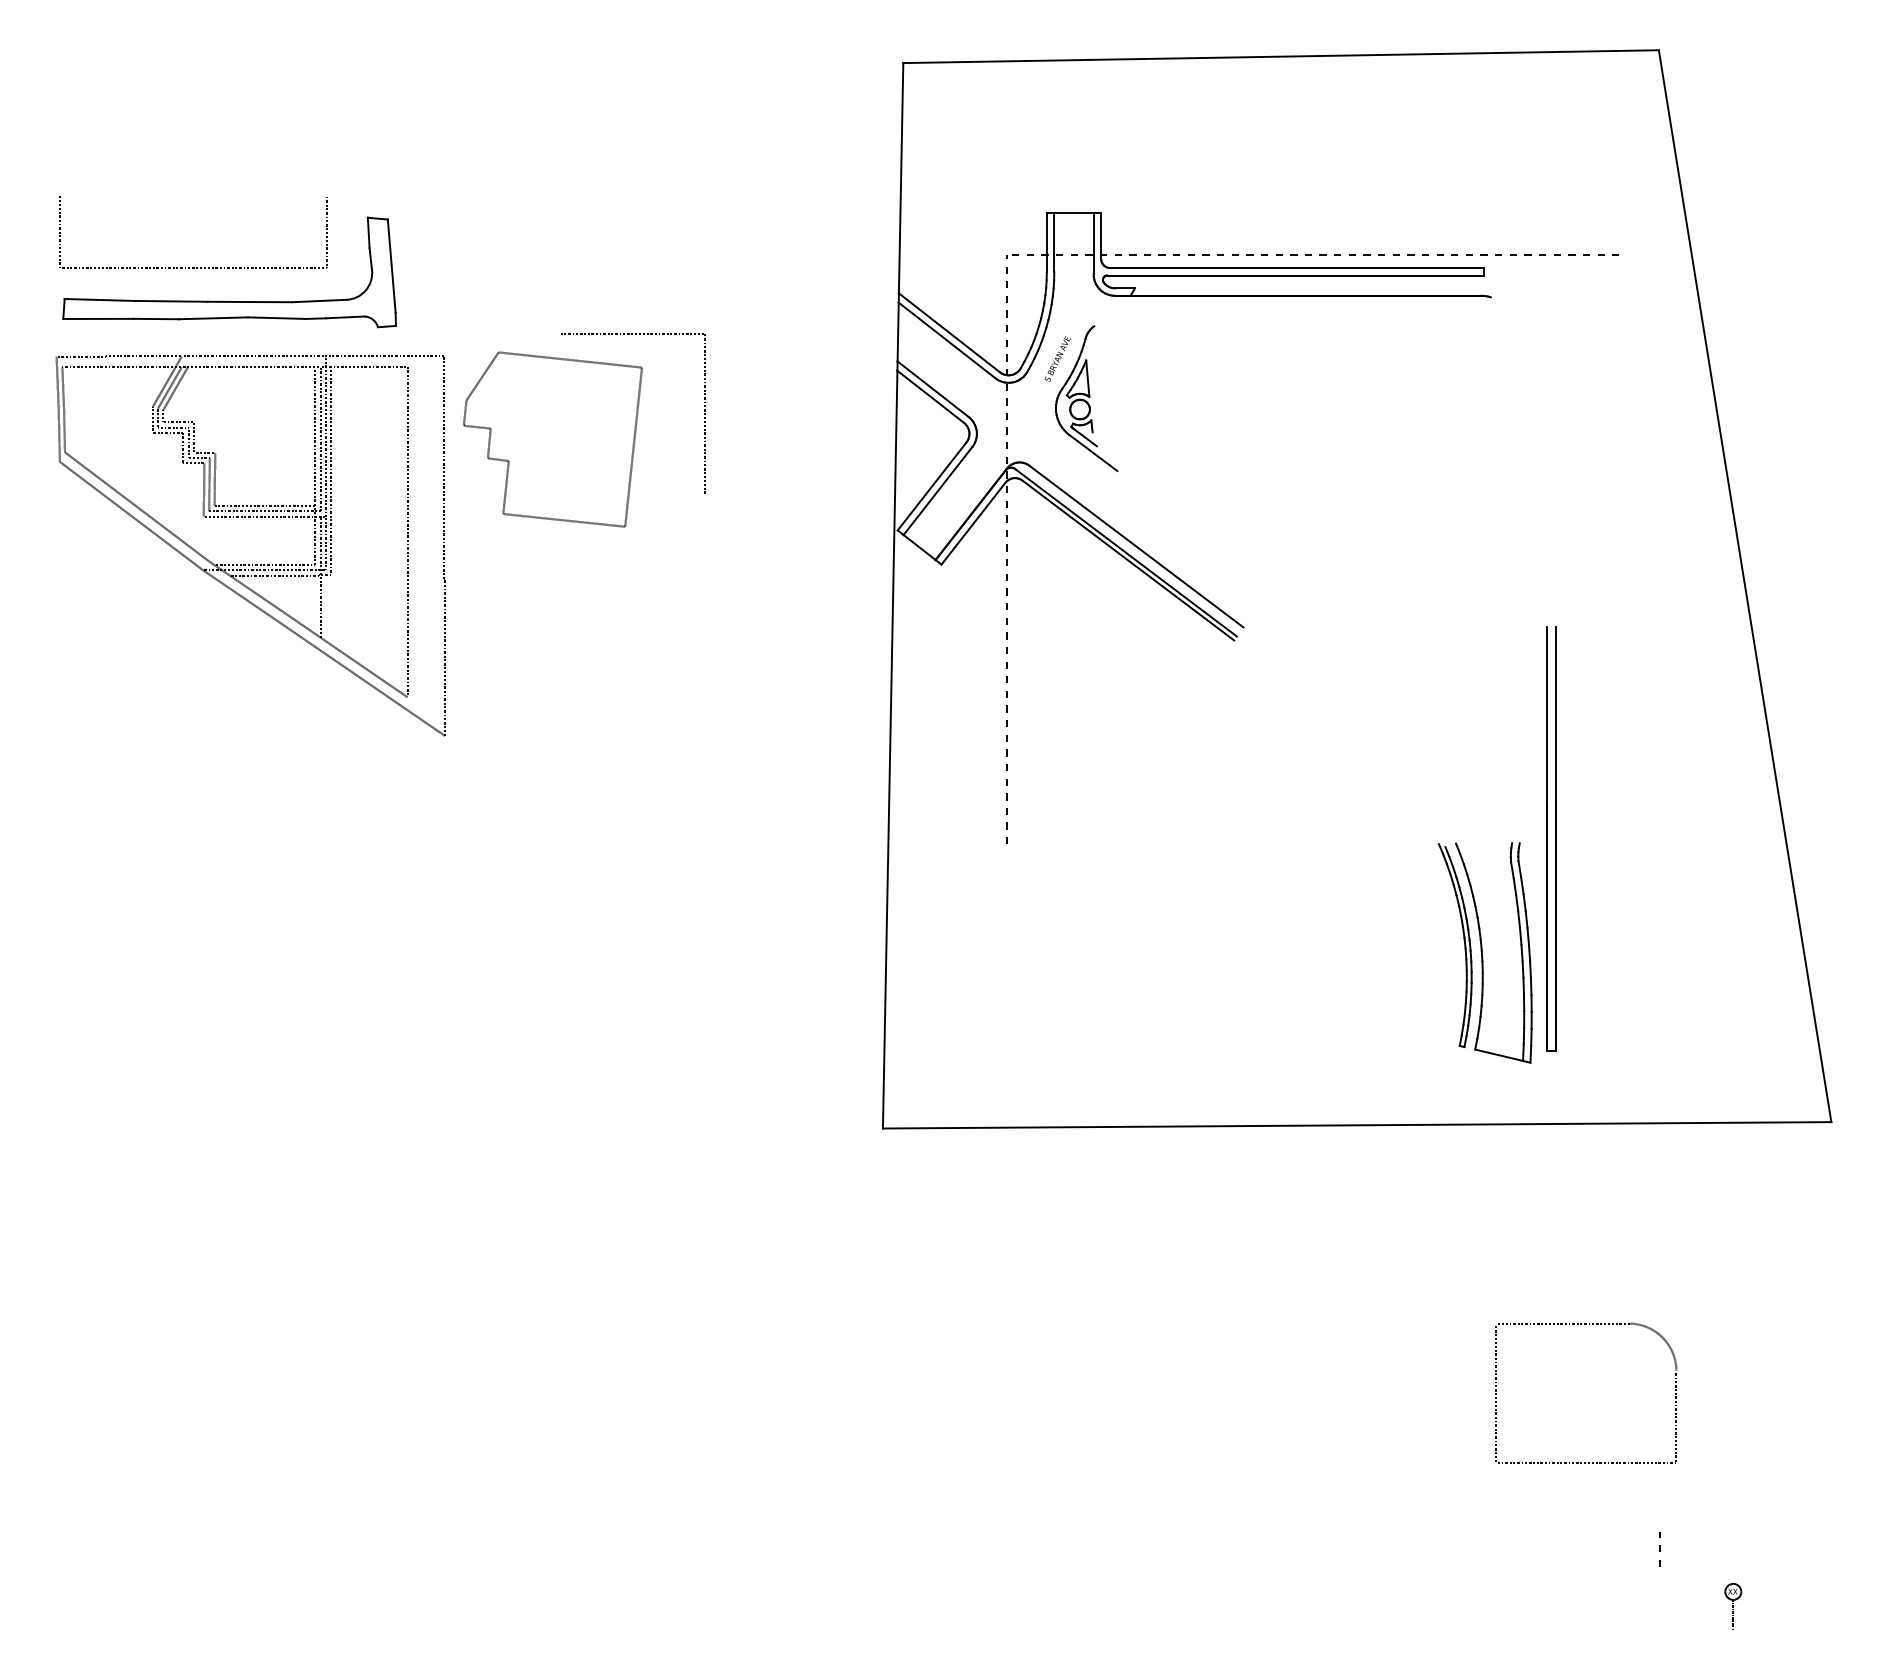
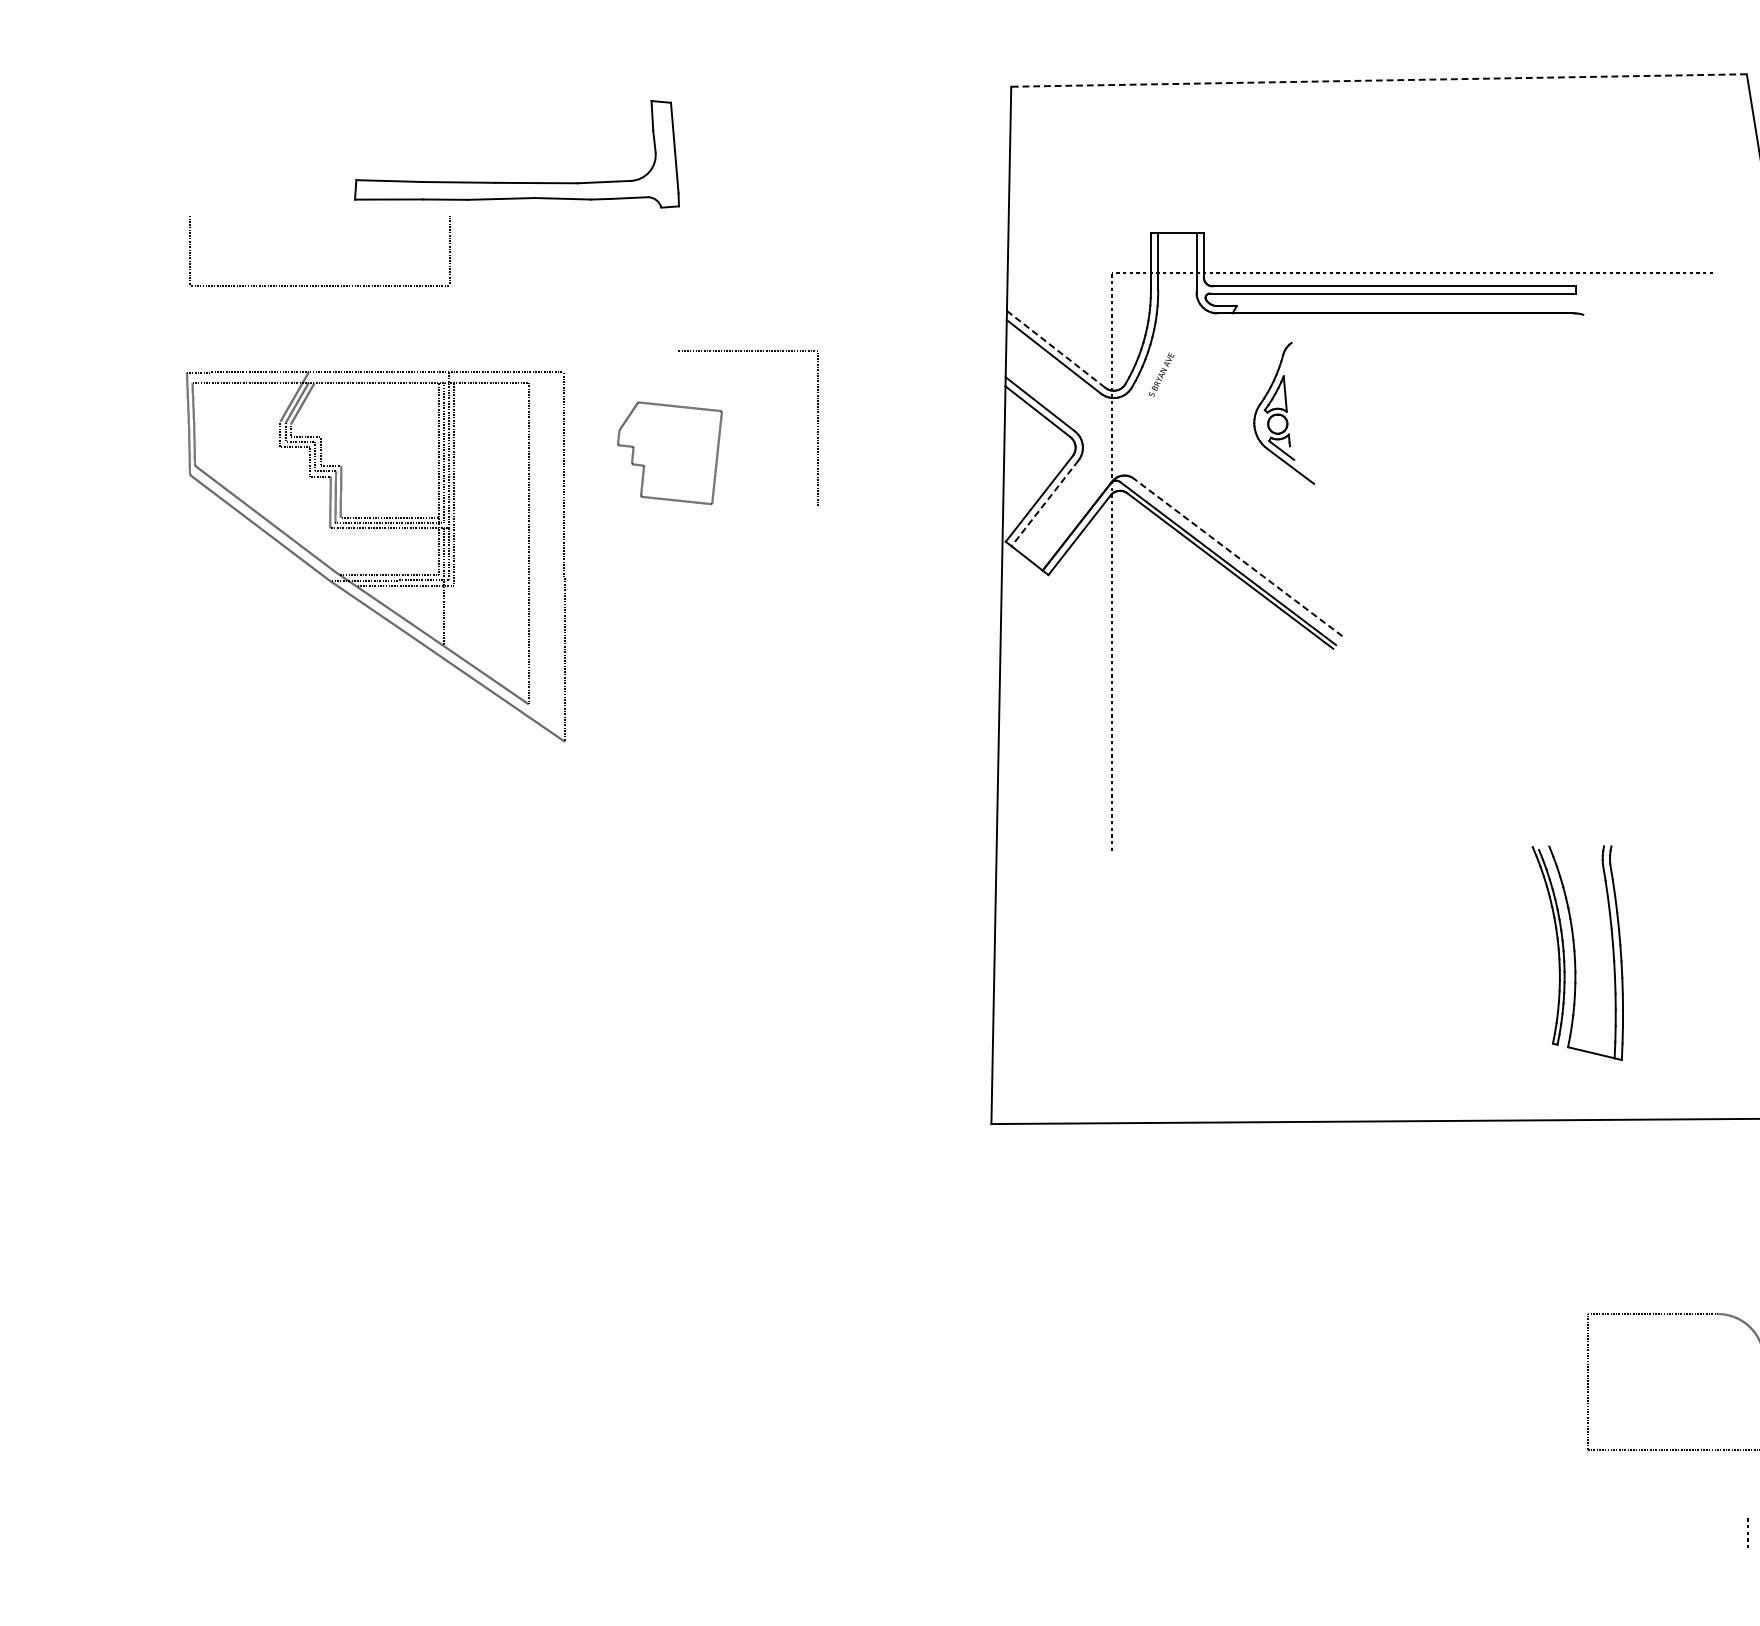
line: (1281, 56) -> (1379, 80), solid -> dashed
part: (229, 301) -> (516, 182), moved
line: (949, 333) -> (1056, 350), solid -> dashed
part: (1086, 398) -> (1284, 413), moved
part: (552, 439) -> (669, 453), size x0.6
line: (938, 491) -> (1045, 503), solid -> dashed
line: (1136, 546) -> (1238, 557), solid -> dashed
part: (1551, 838) -> (1642, 841), removed

